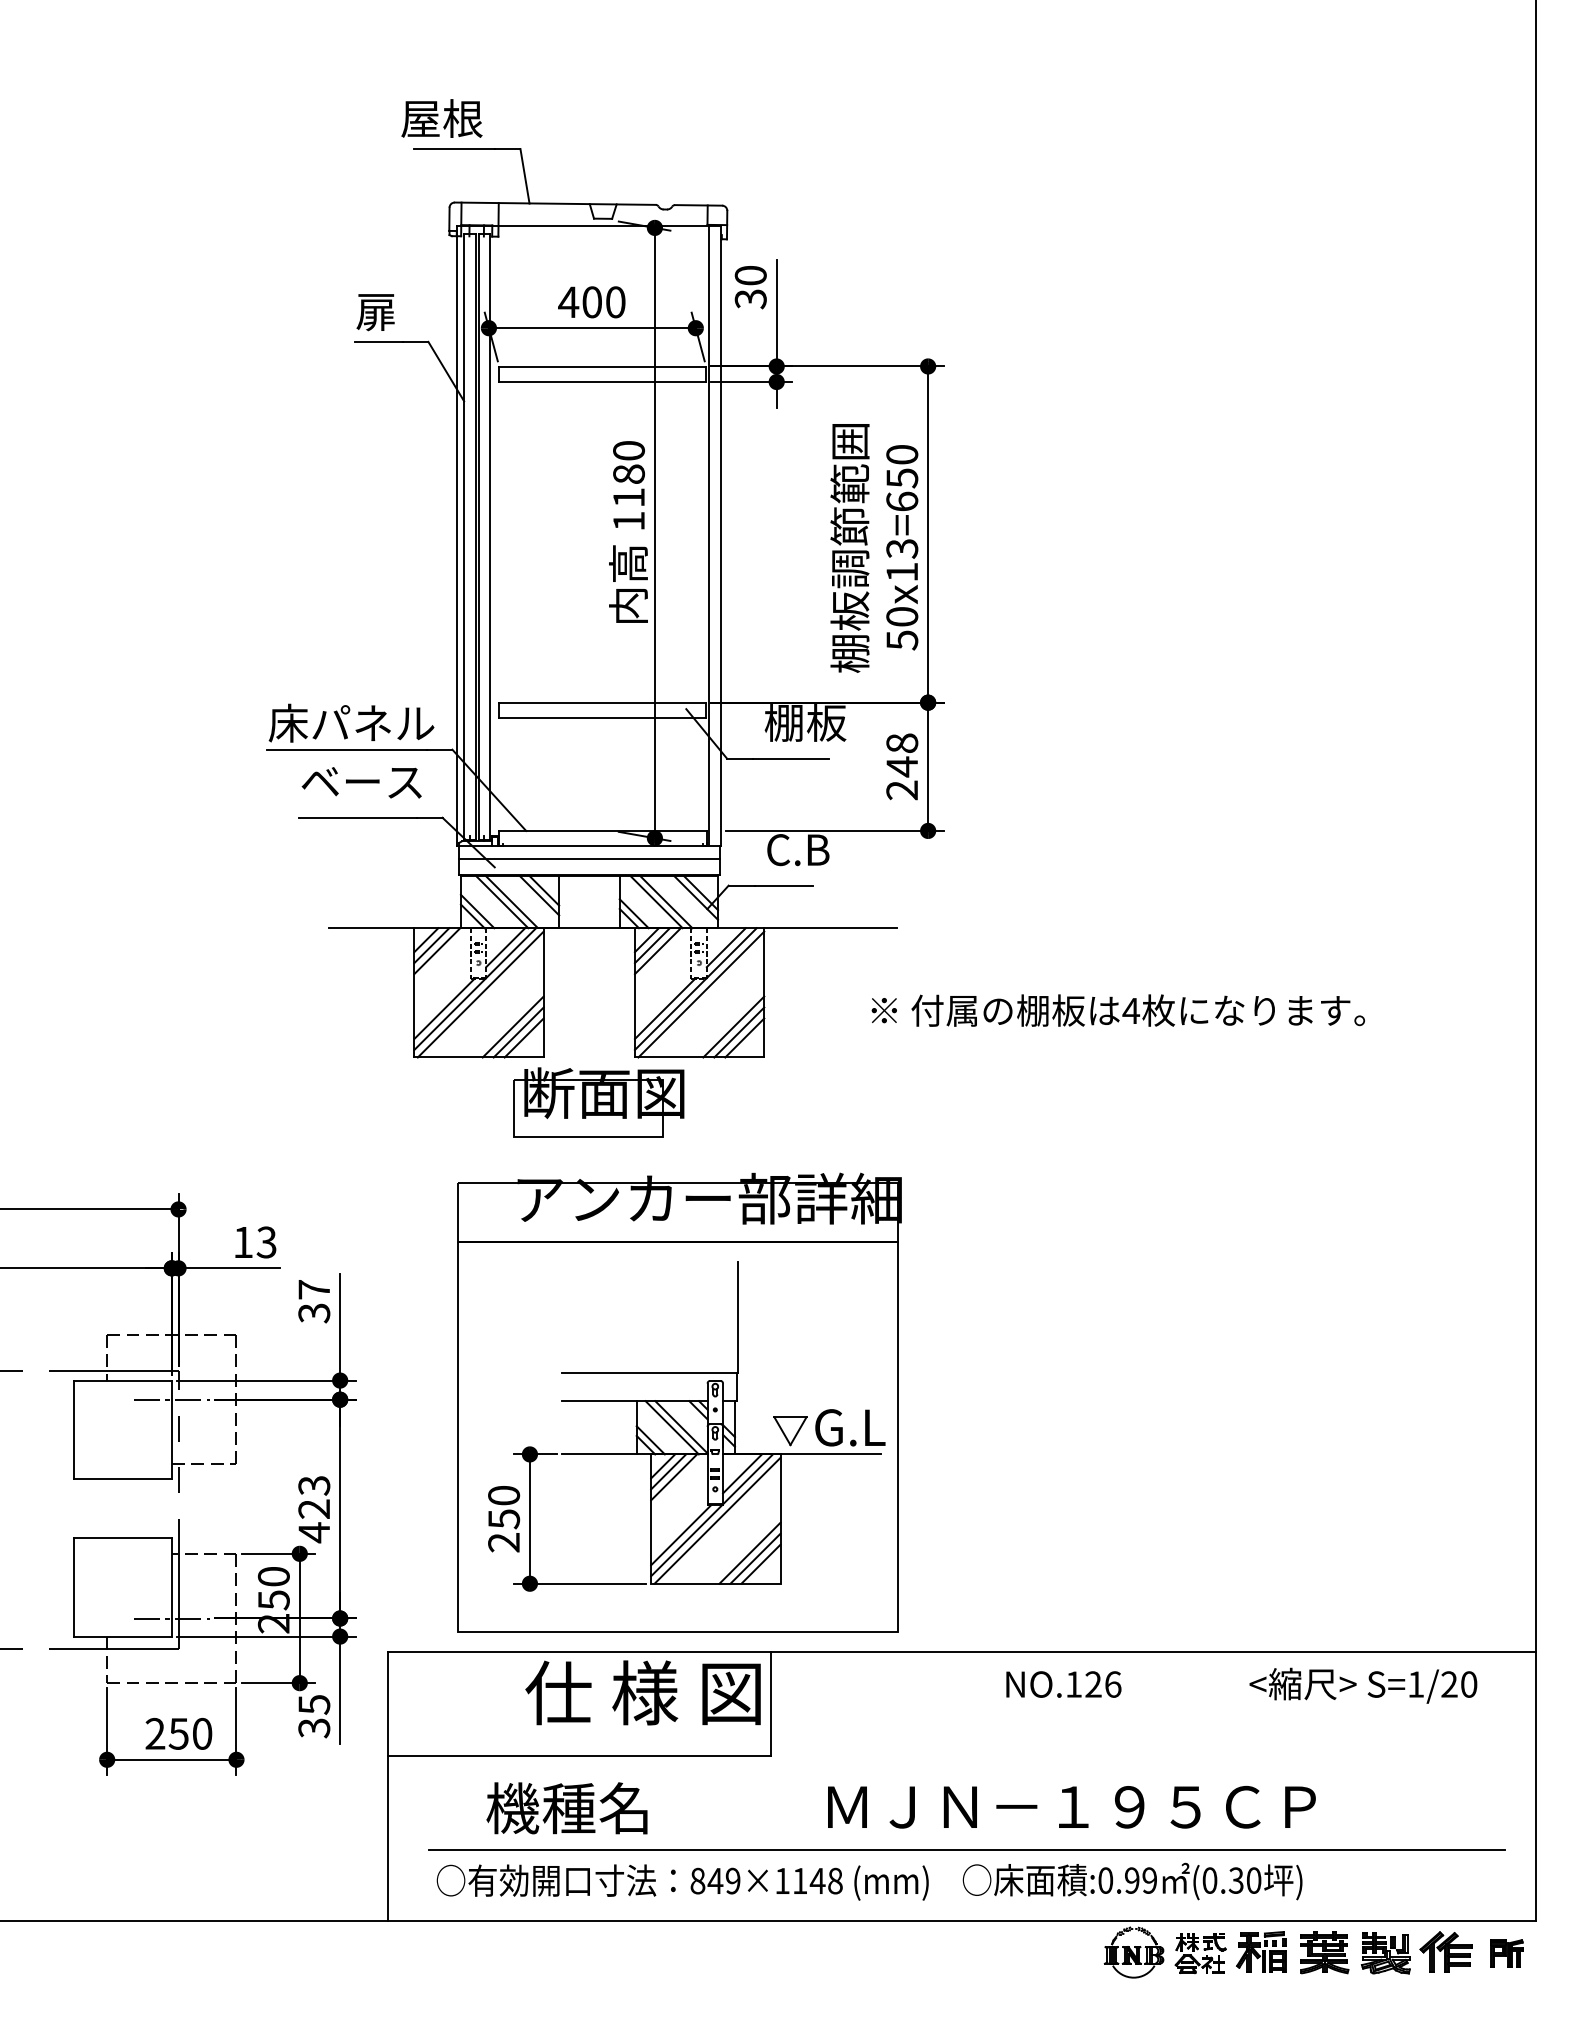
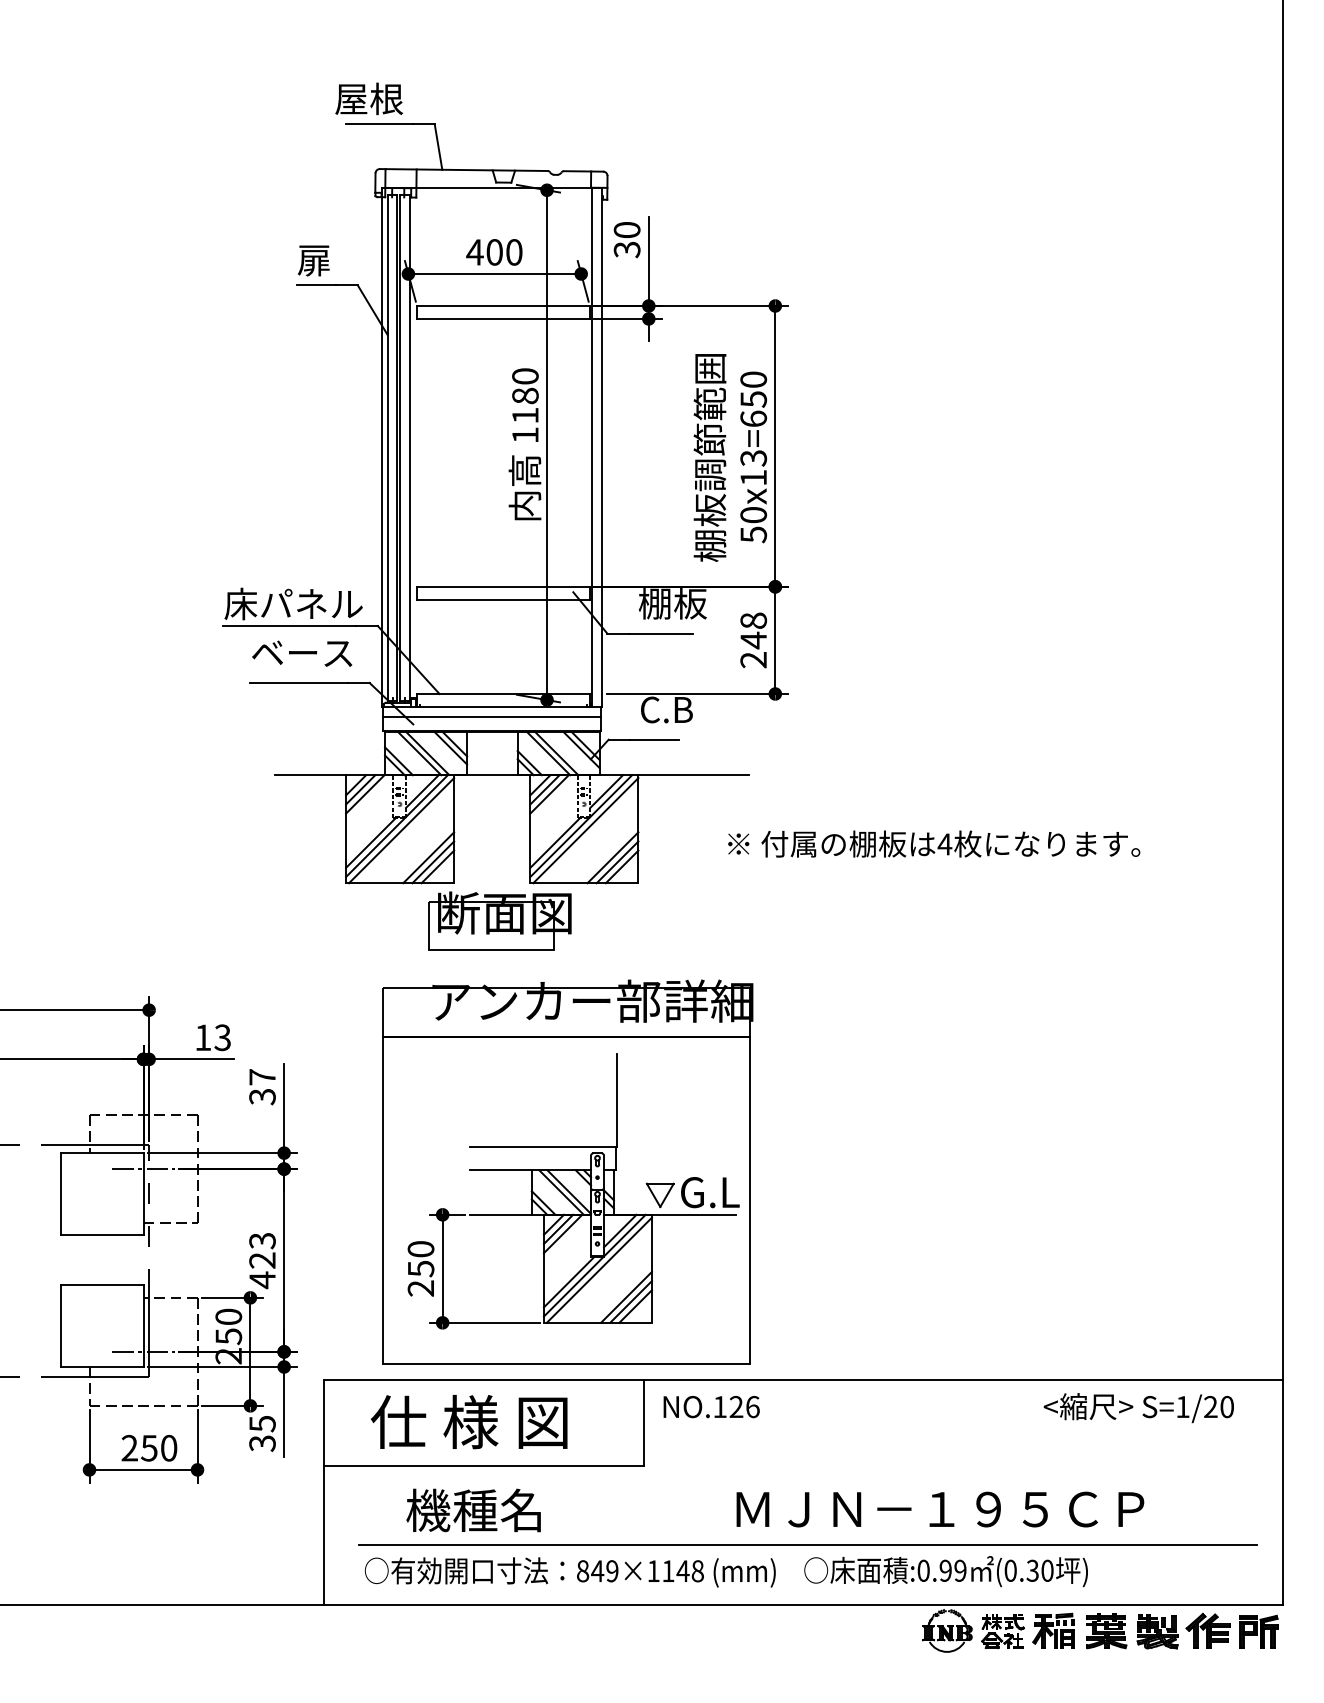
text: (1063, 1685) -> (711, 1407), moved
text: (642, 1693) -> (468, 1422), moved
text: (1072, 1807) -> (940, 1509), moved
part: (1506, 1953) -> (1258, 1631), size x1.43

